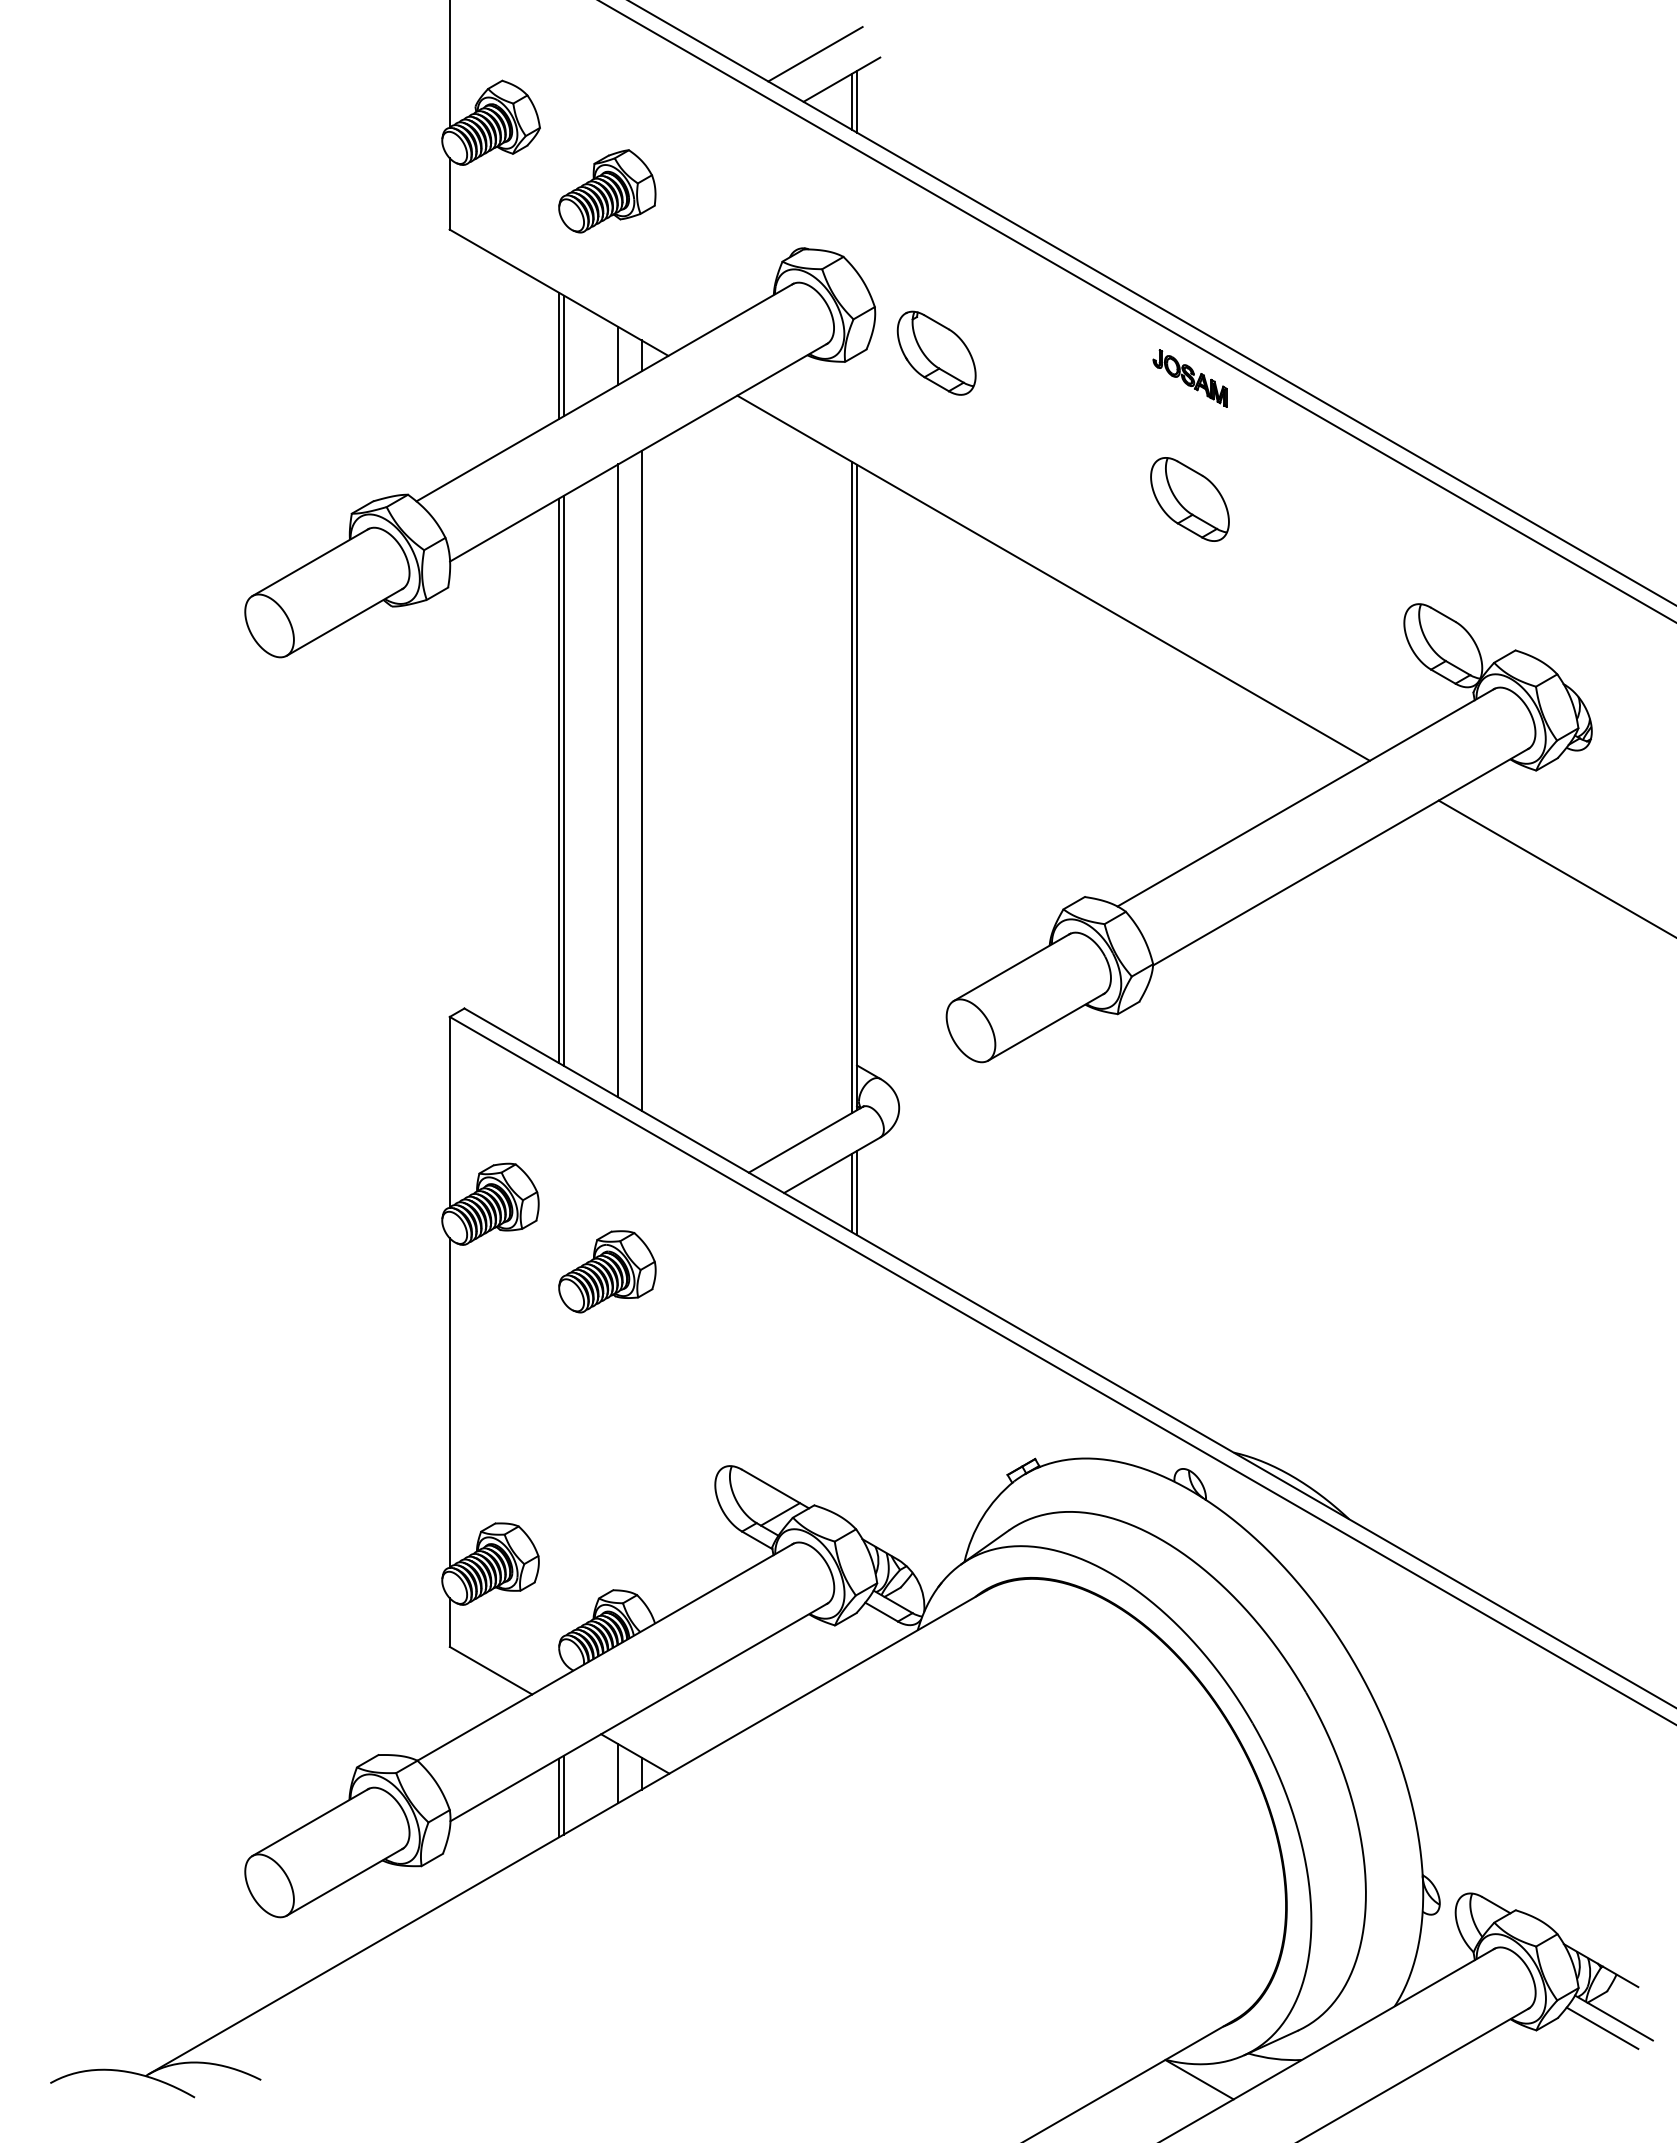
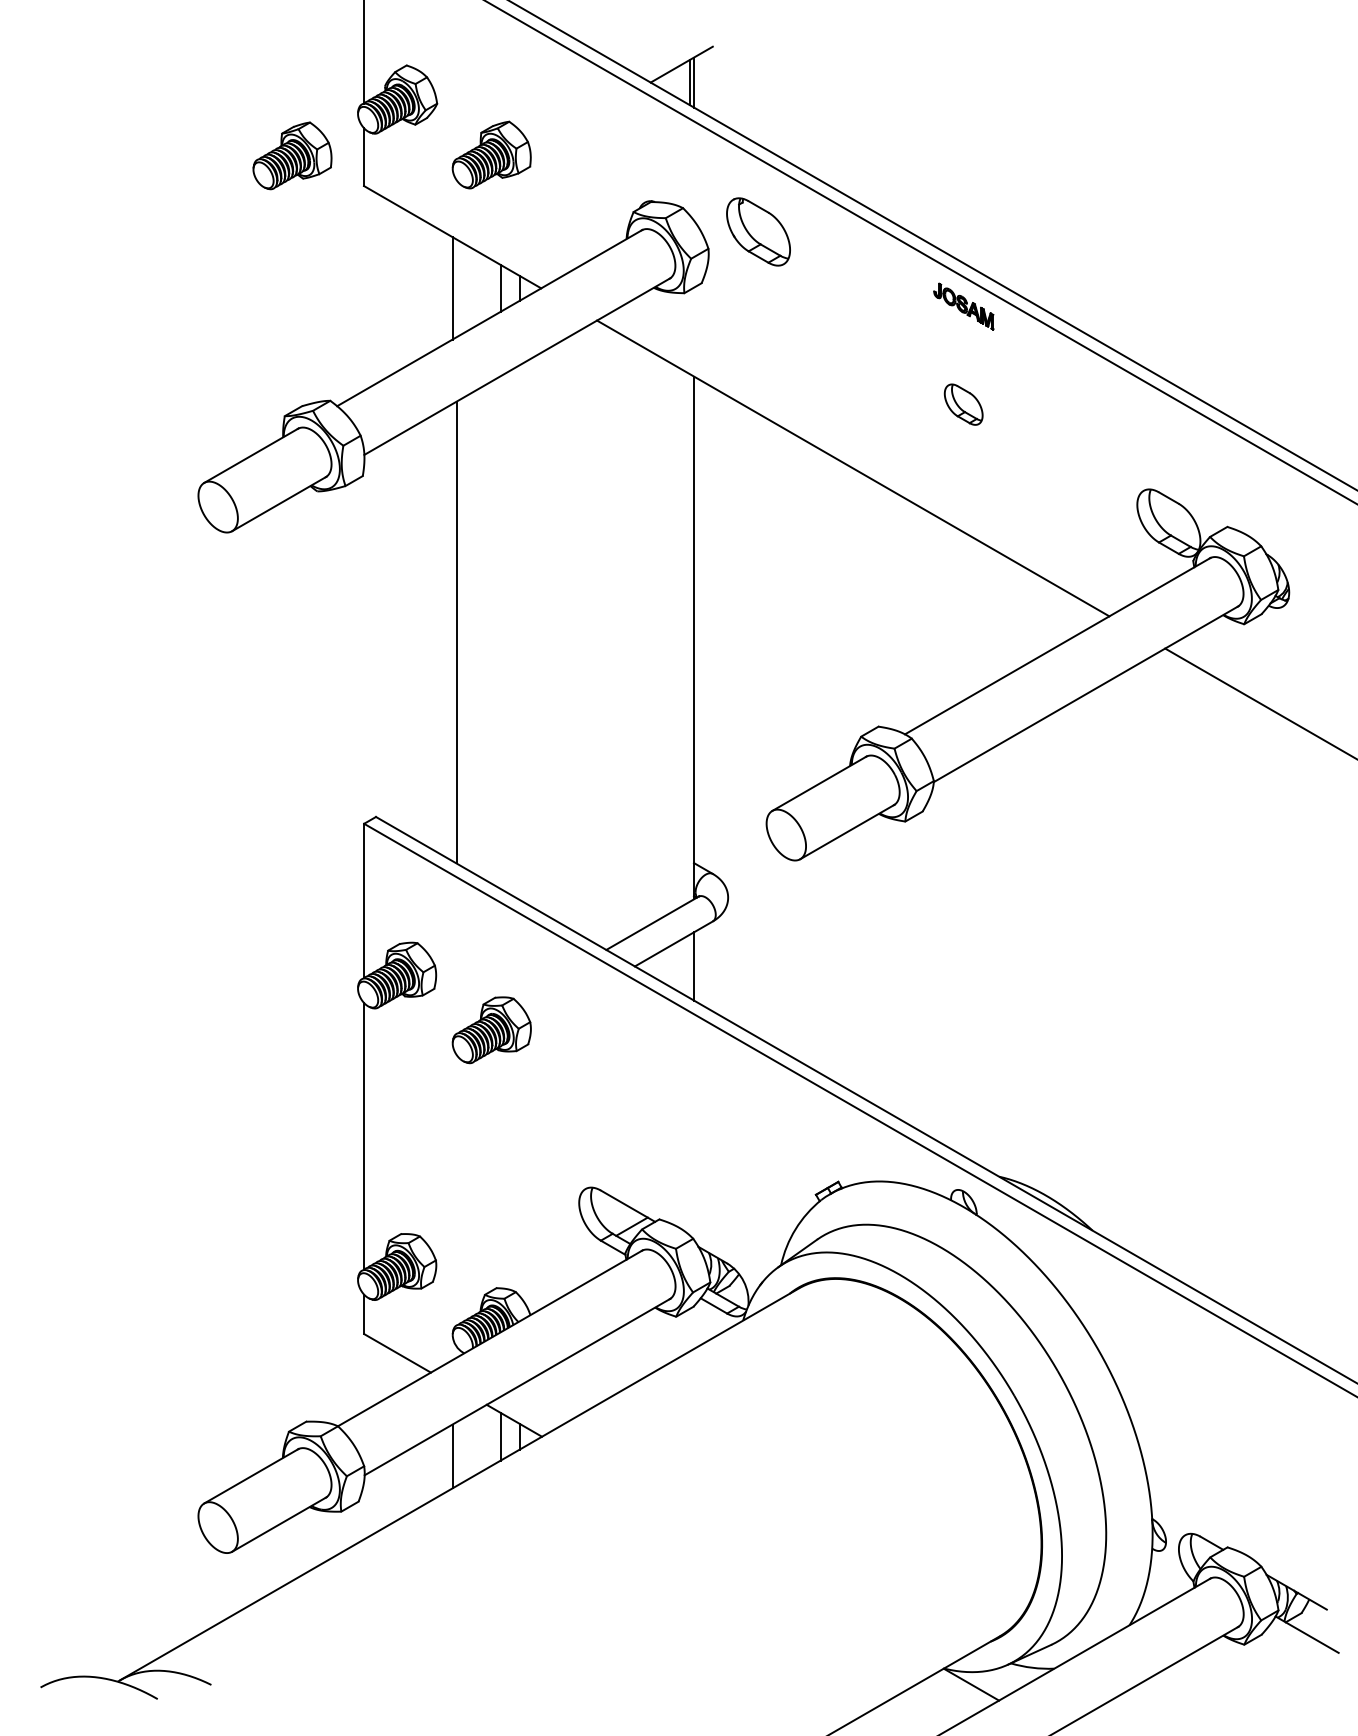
line: (815, 54) -> (660, 44), removed
part: (361, 192) -> (292, 156), added
part: (936, 352) -> (758, 231), moved
line: (563, 355) -> (456, 288), removed
part: (1189, 499) -> (963, 404), size x0.6
line: (558, 780) -> (452, 632), removed
line: (618, 780) -> (500, 632), removed
line: (641, 780) -> (519, 632), removed
line: (852, 787) -> (690, 637), removed
line: (852, 1192) -> (690, 966), removed
line: (563, 1794) -> (456, 1453), removed
line: (1602, 2027) -> (1297, 1642), removed

